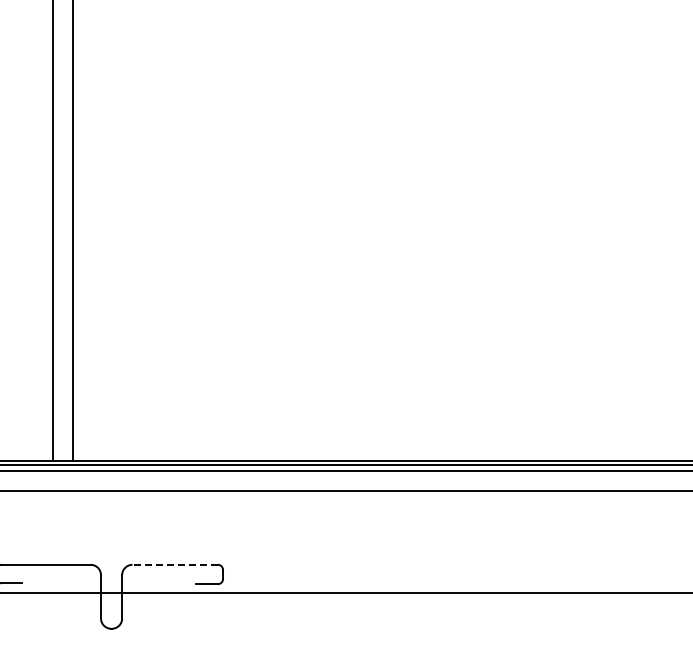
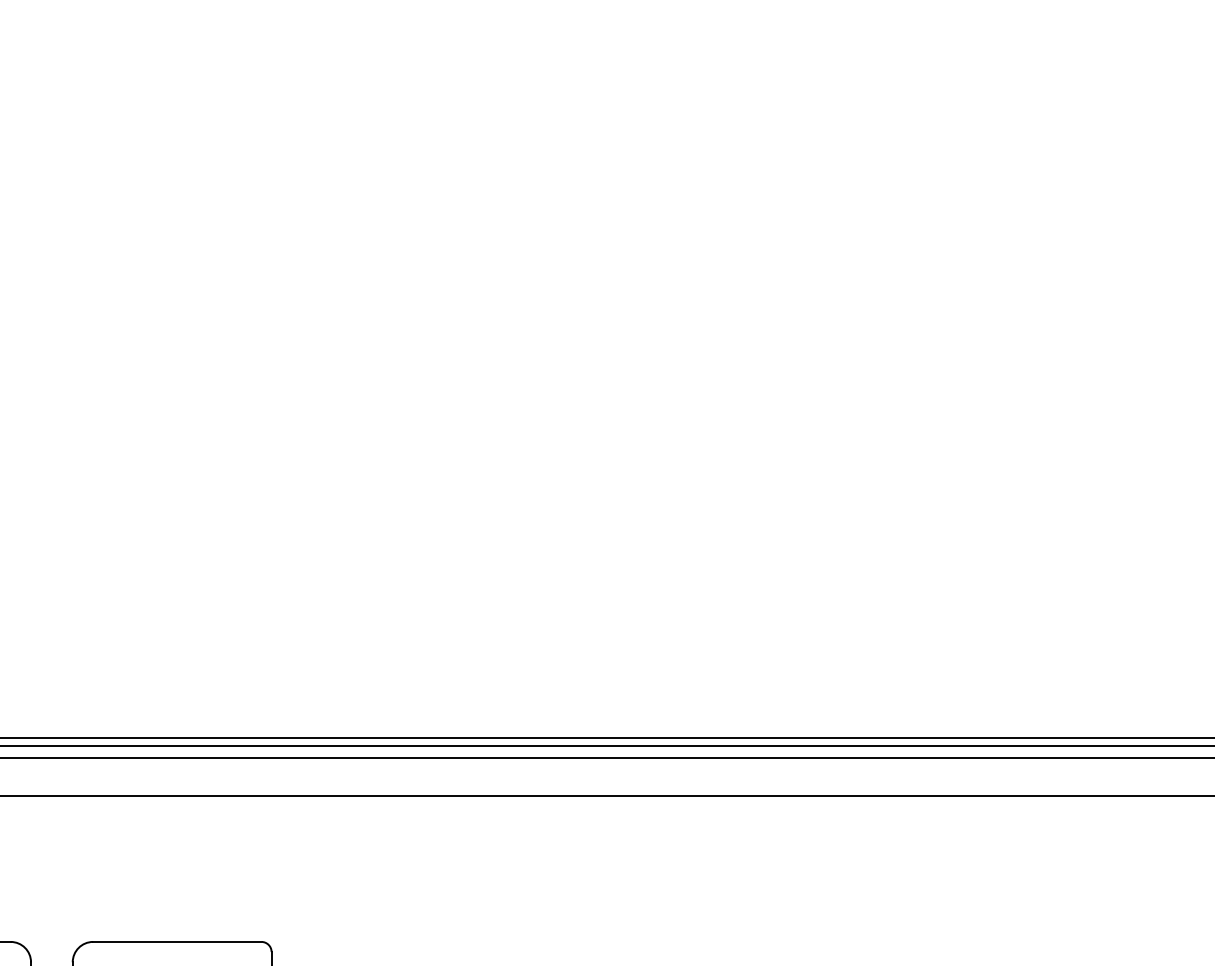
line: (175, 564) -> (177, 941), dashed -> solid

